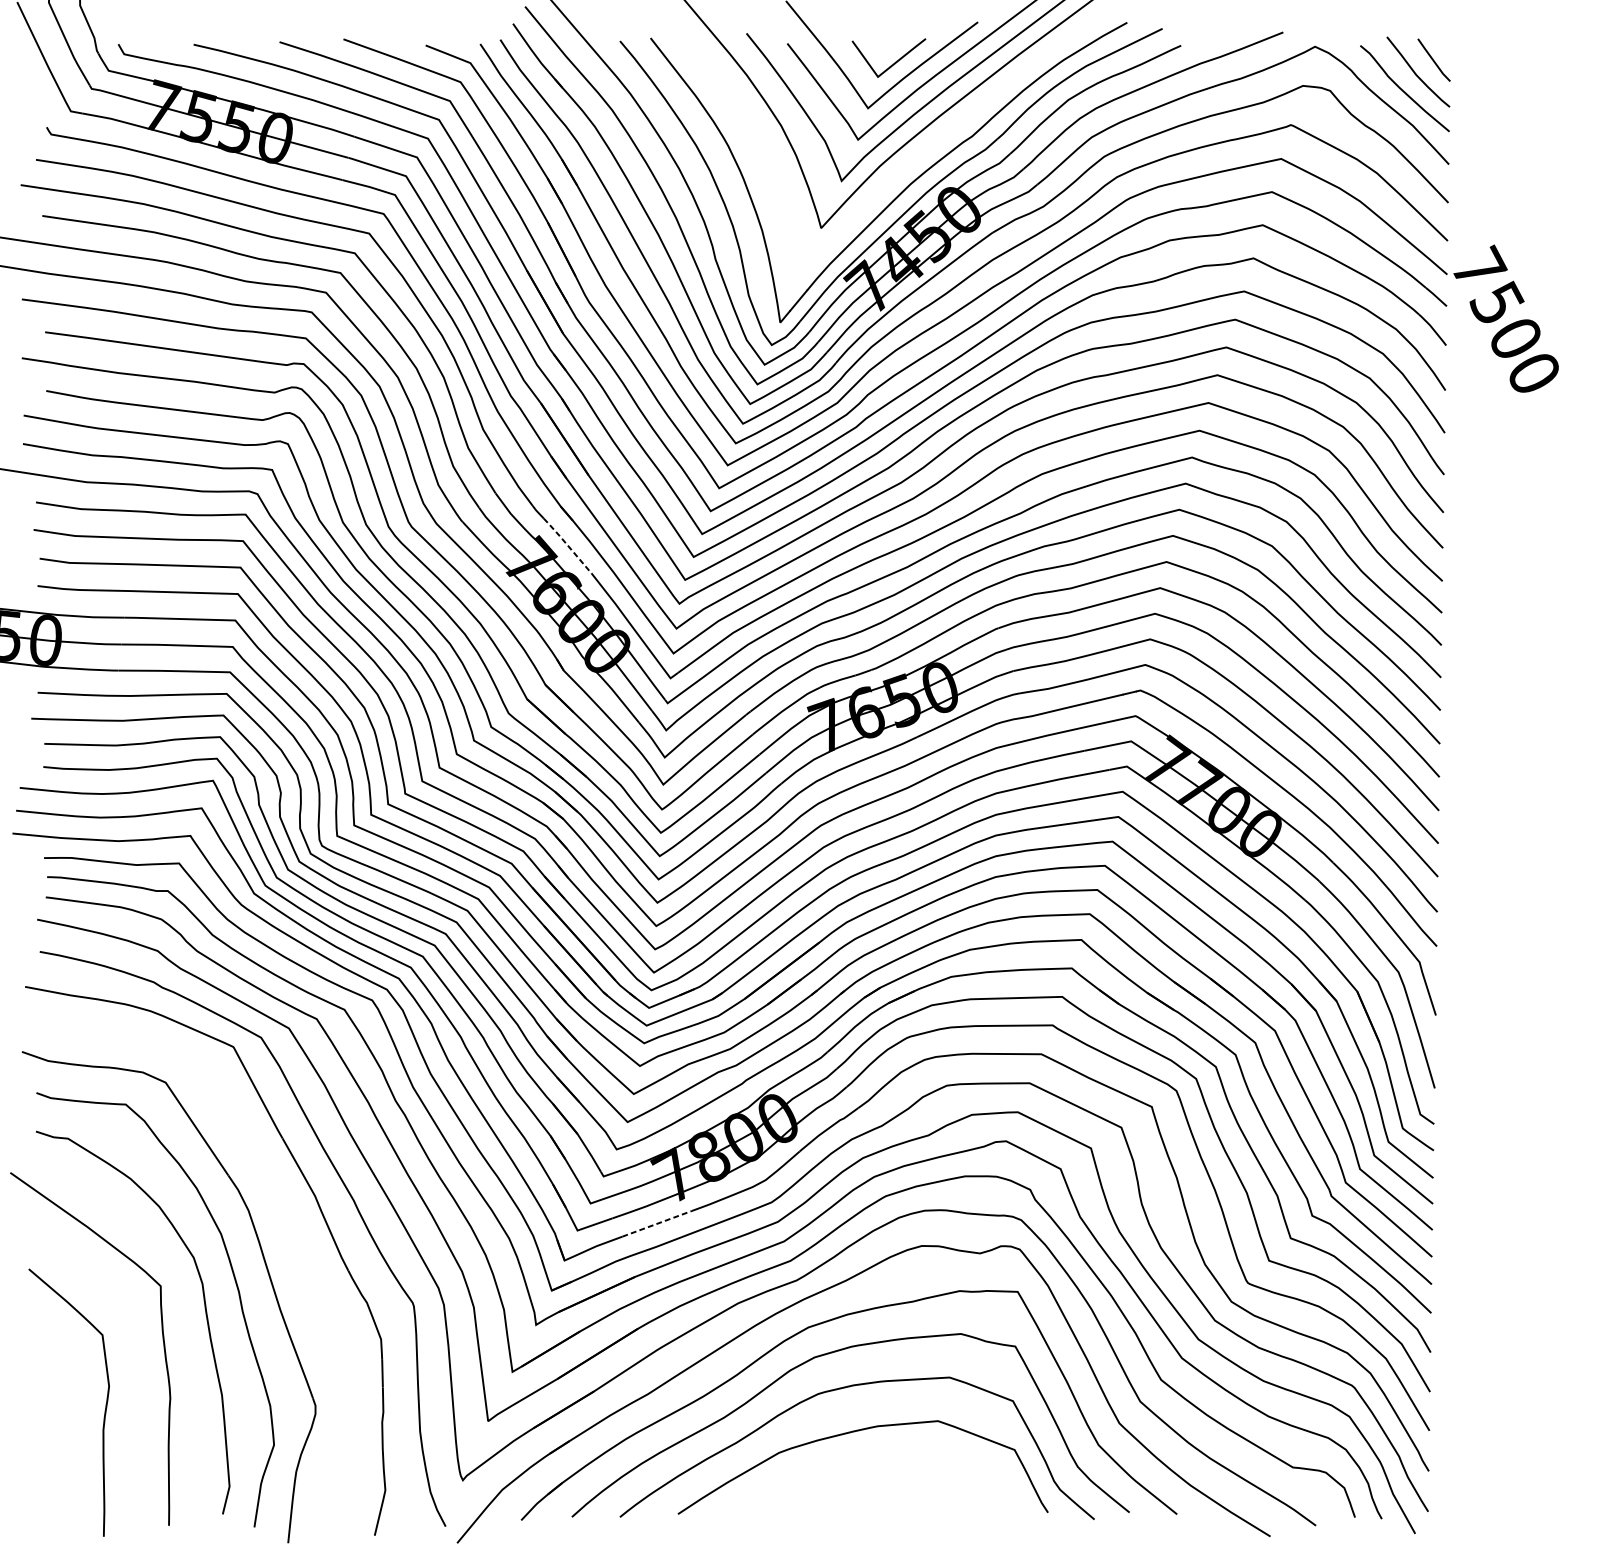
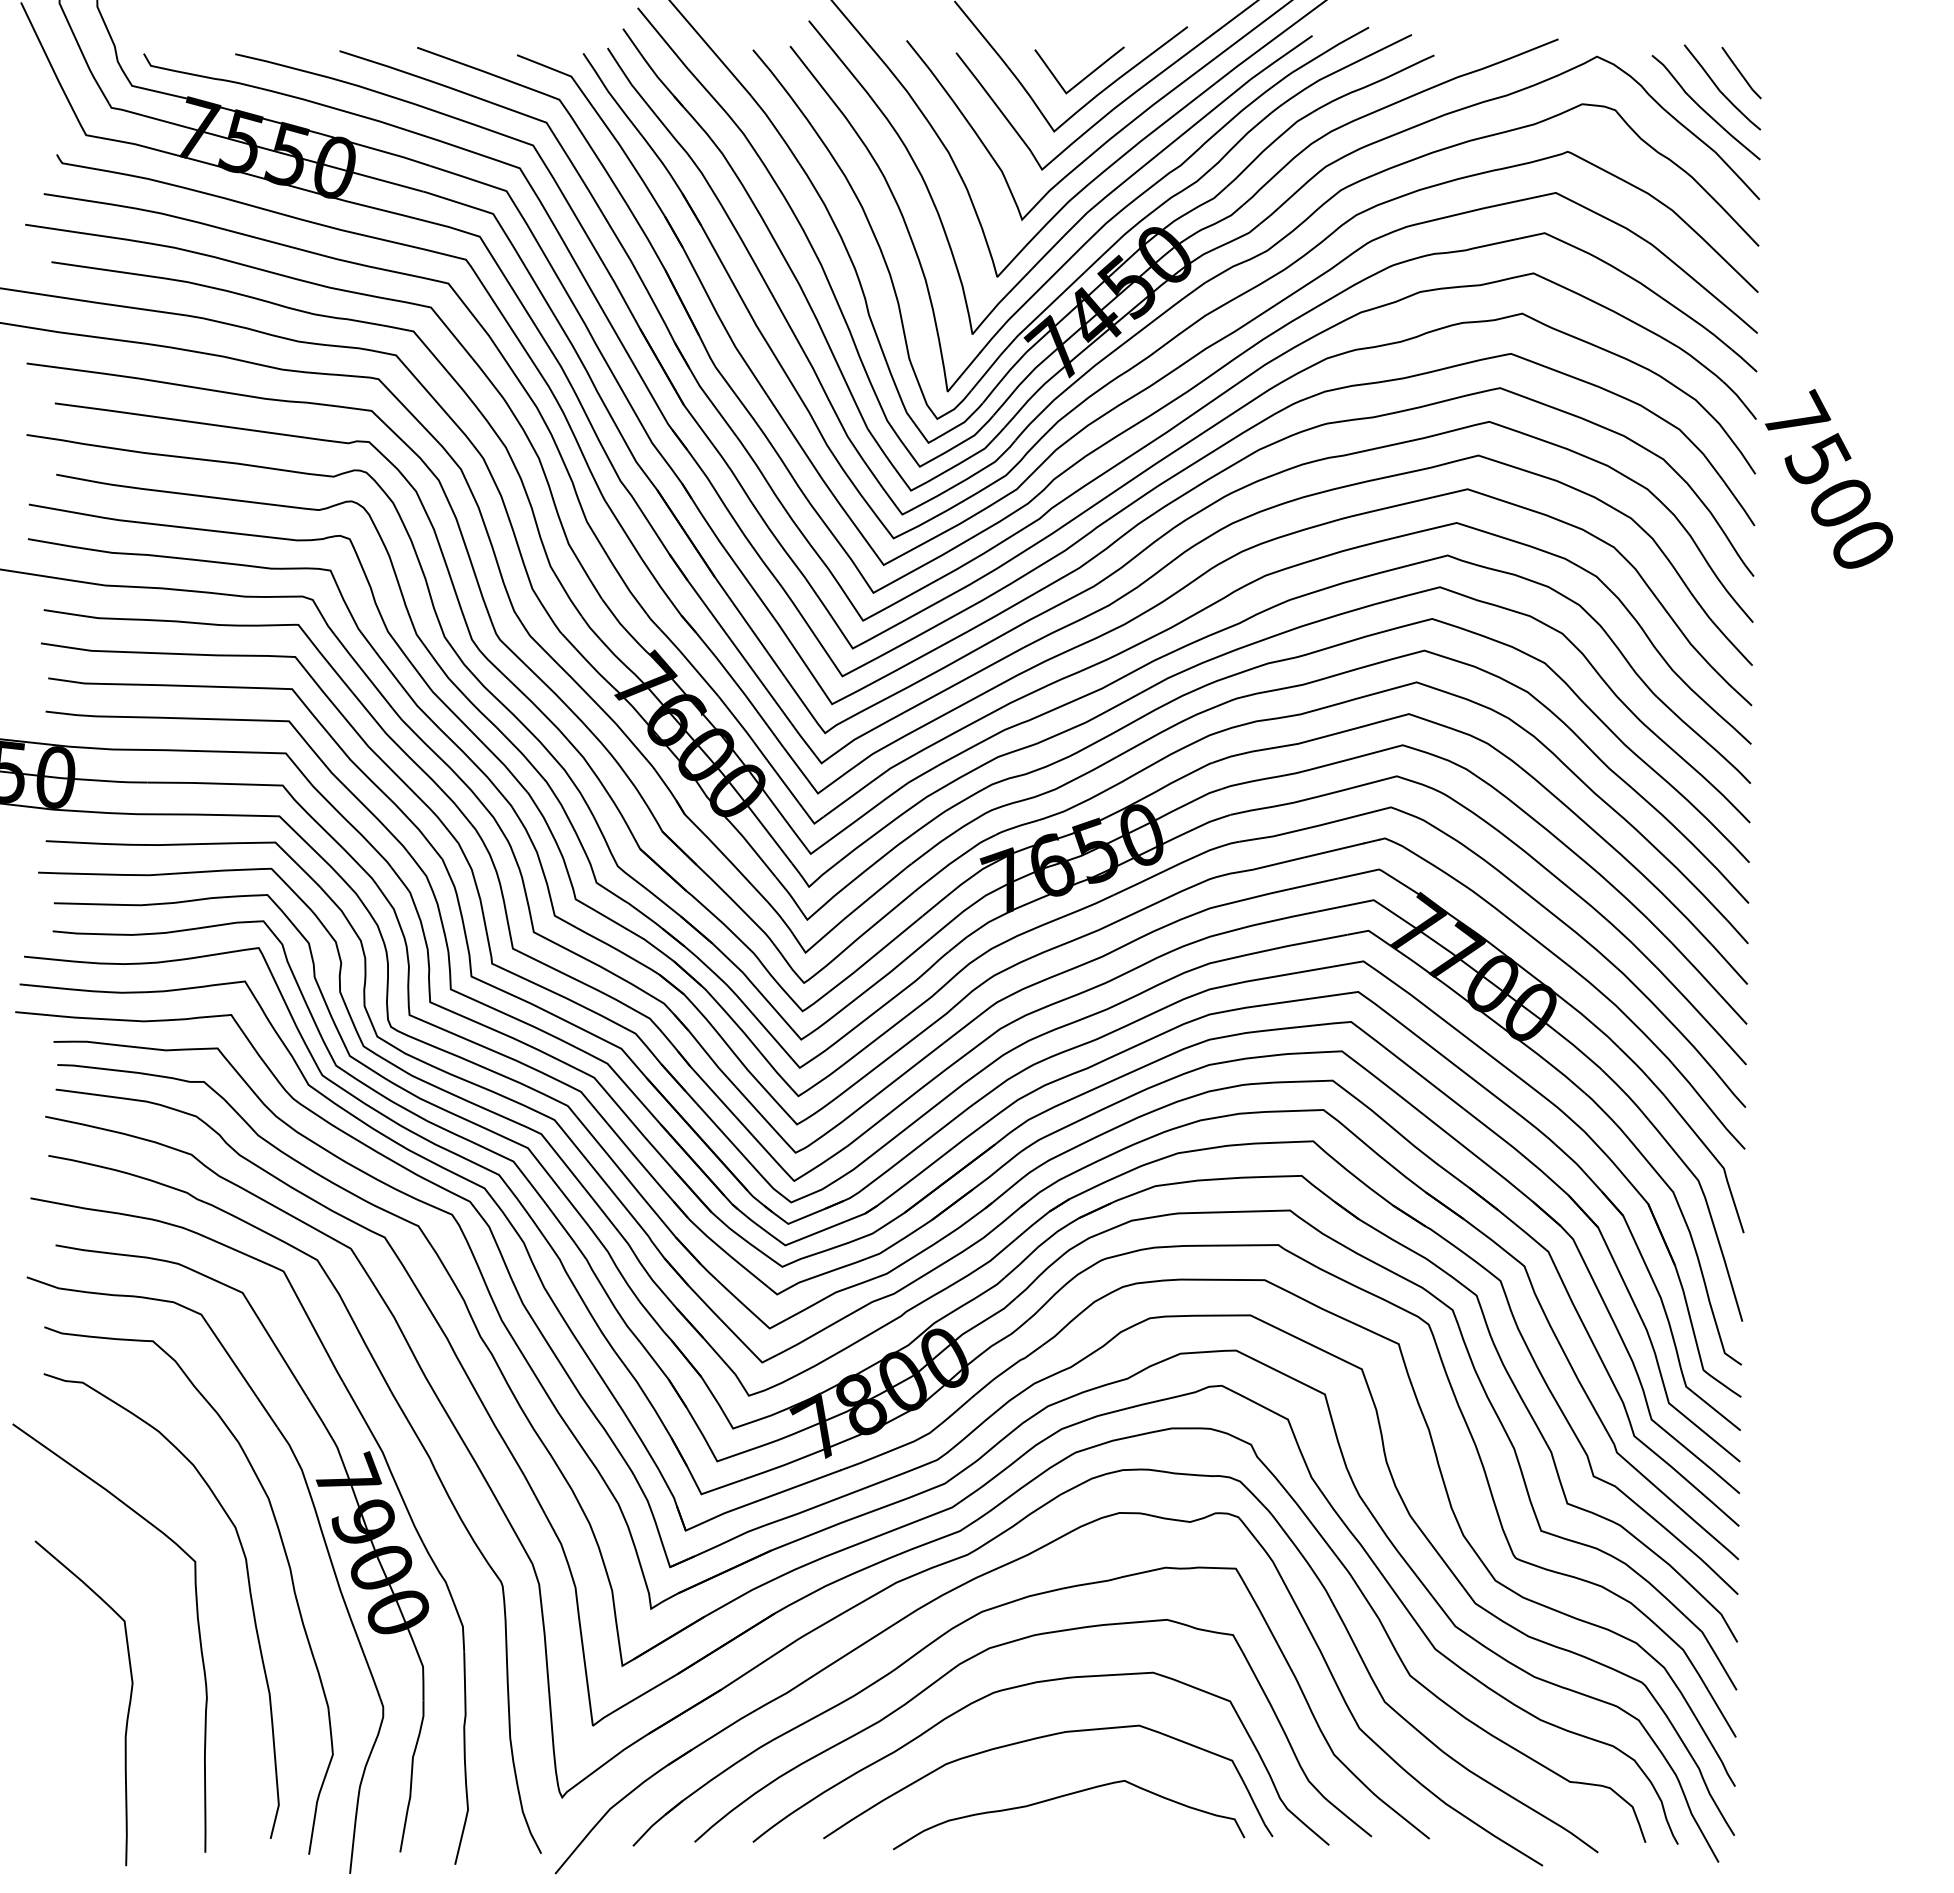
curve: (898, 170) -> (1091, 207), added
text: (1505, 318) -> (1828, 478), moved
line: (567, 545) -> (689, 662), dashed -> solid
line: (657, 1224) -> (798, 1486), dashed -> solid
part: (273, 1257) -> (332, 1527), added
curve: (877, 1479) -> (1065, 1796), added

